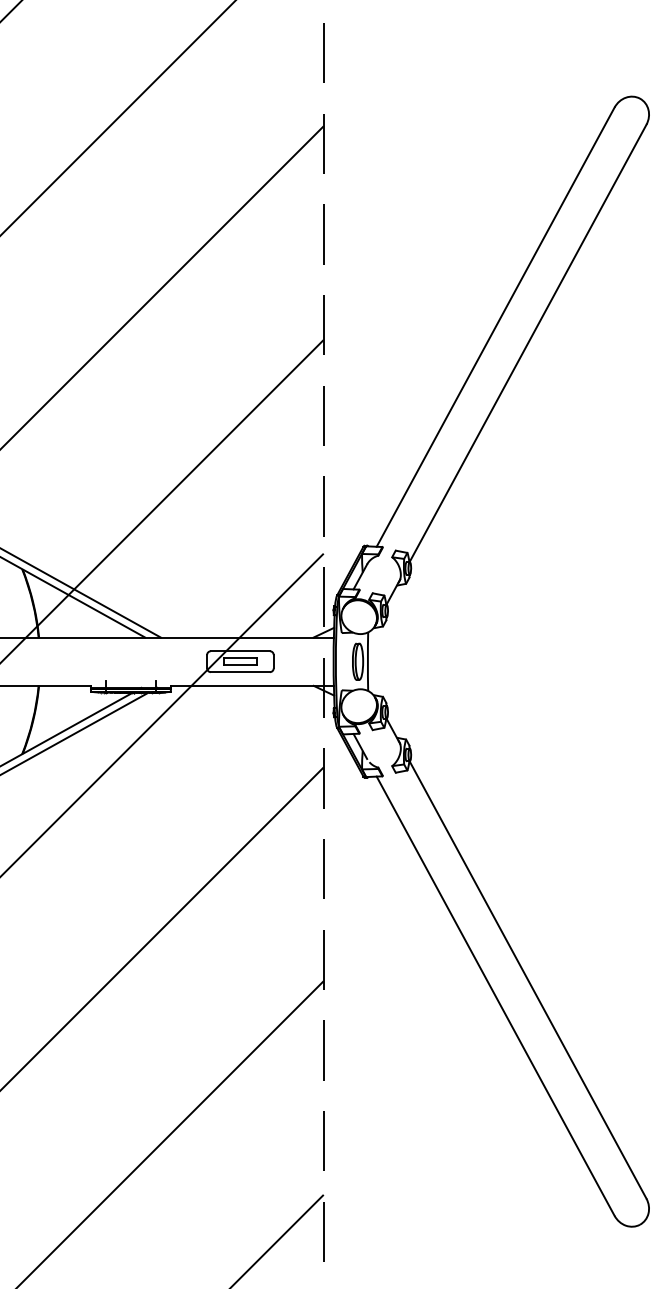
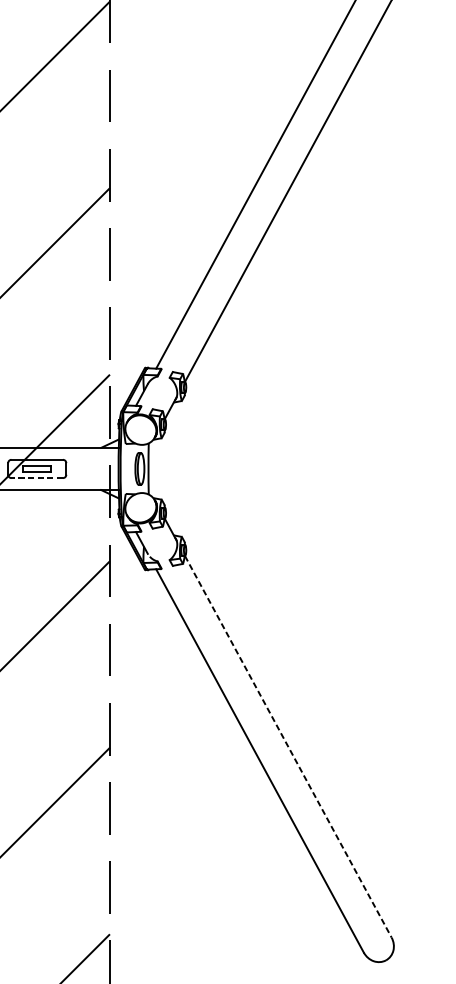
line: (240, 672) -> (37, 478), solid -> dashed
line: (528, 980) -> (288, 747), solid -> dashed

